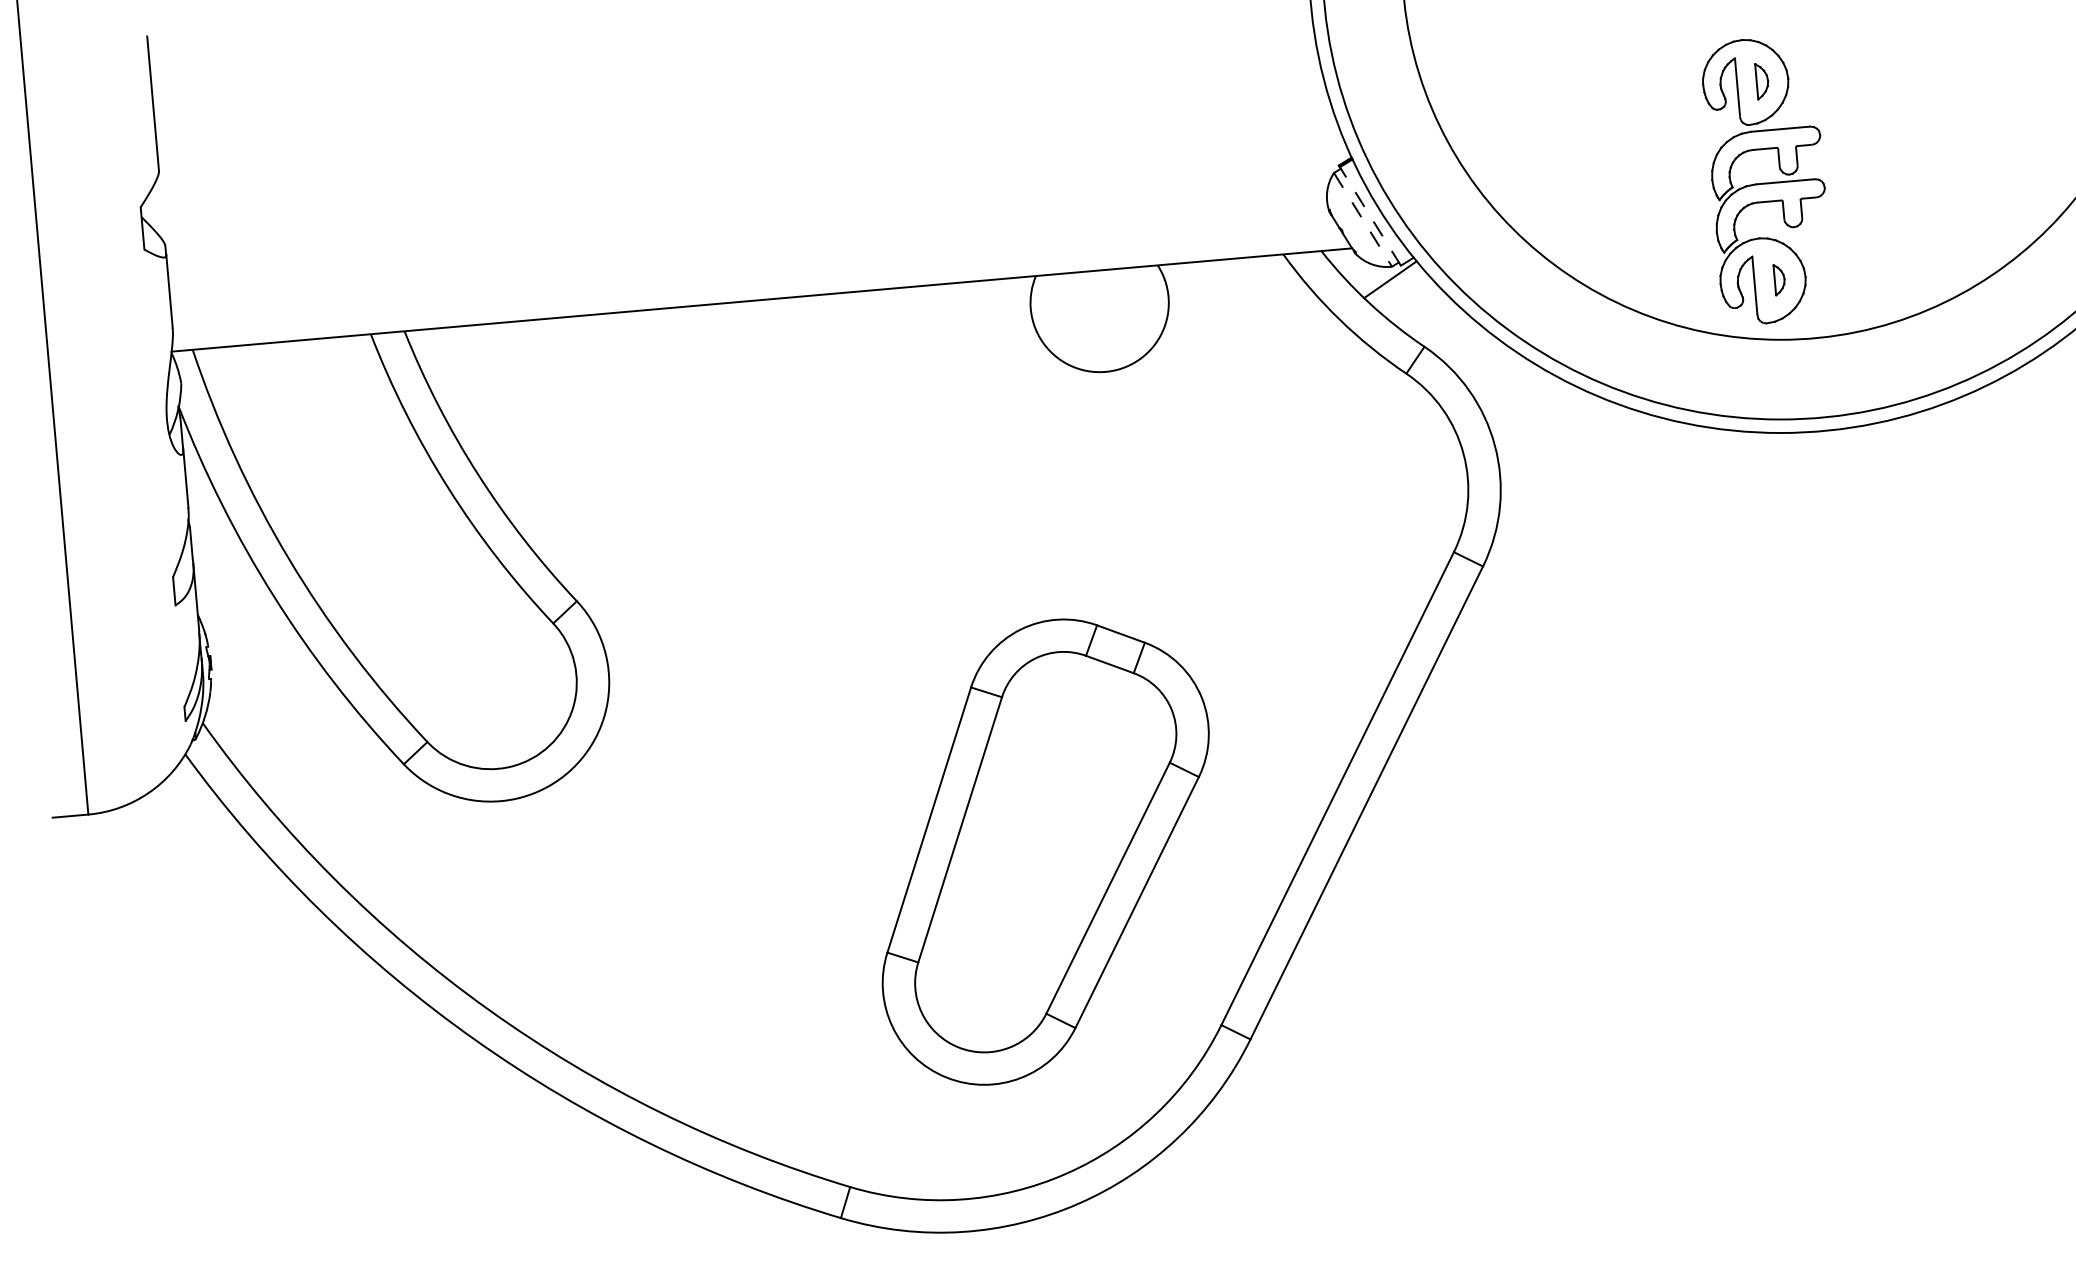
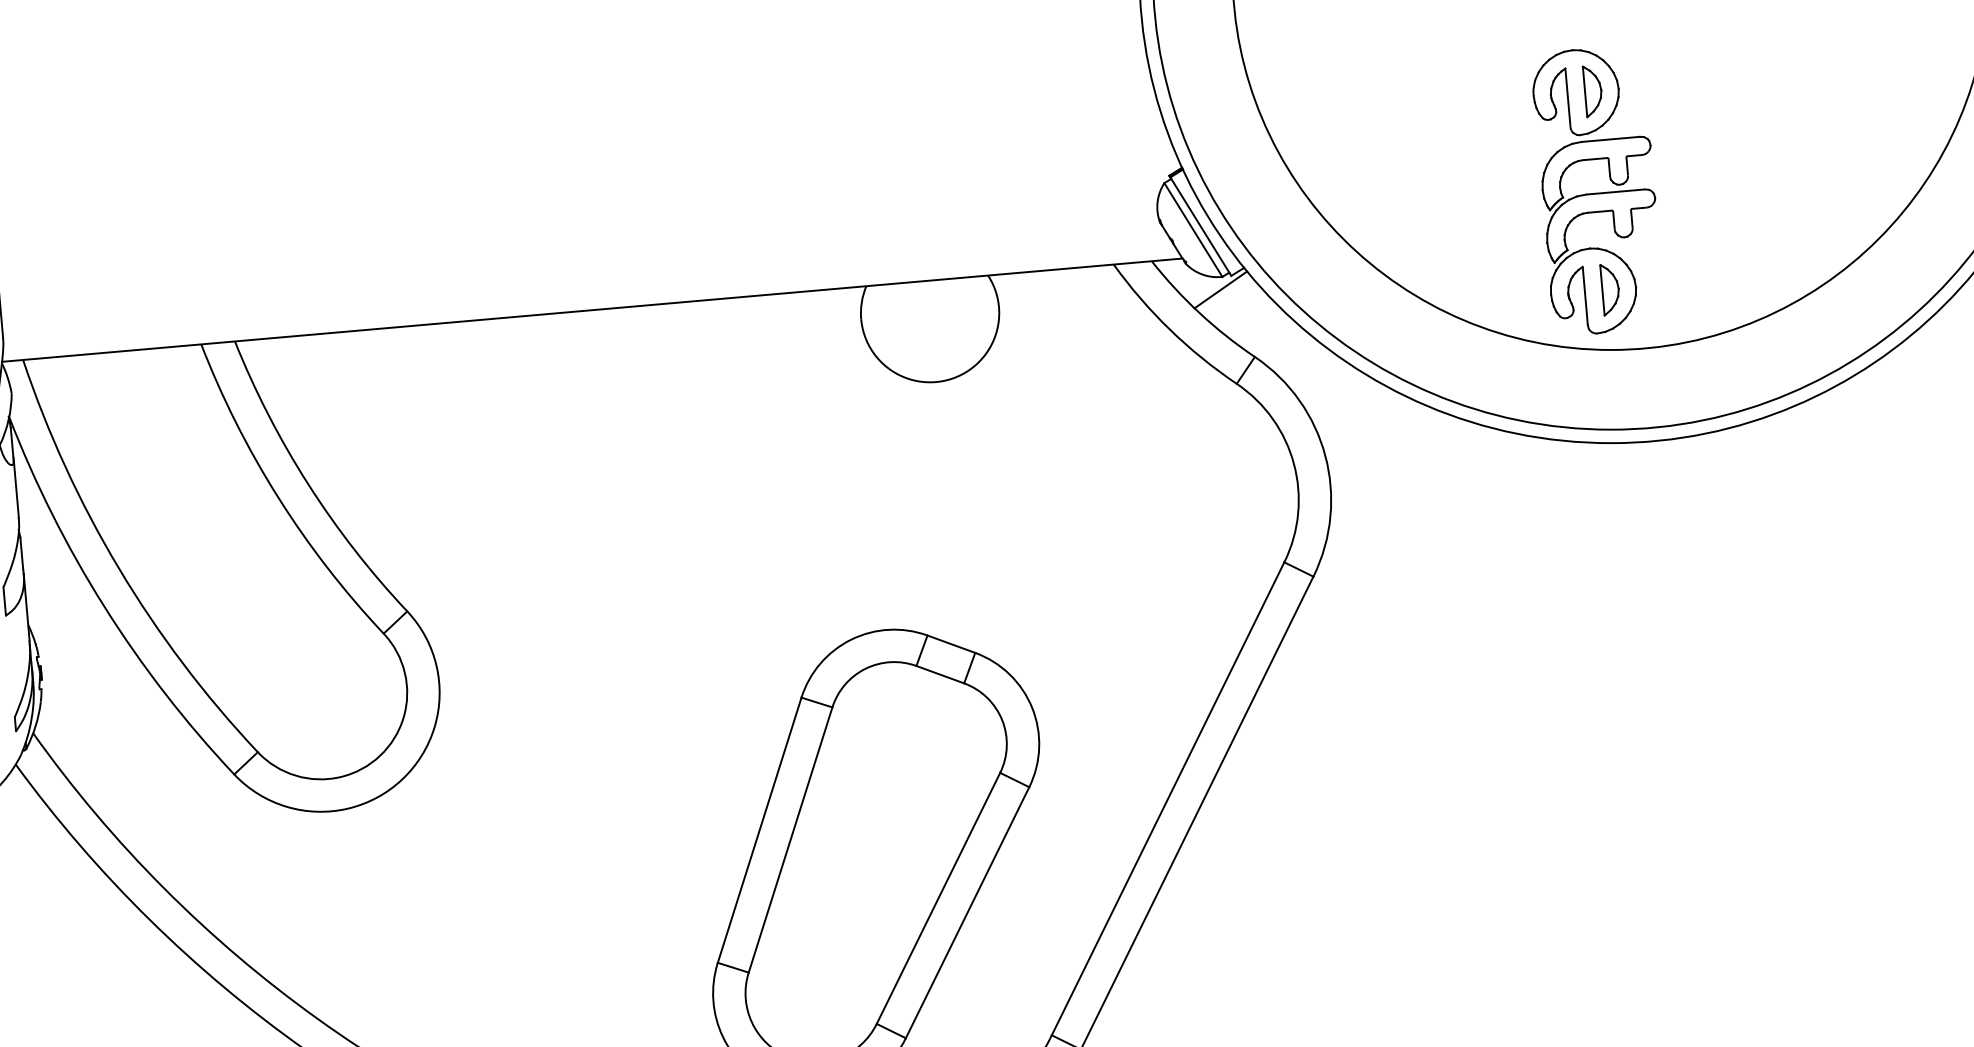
part: (1761, 81) -> (1591, 91), size x1.43
line: (1370, 216) -> (1200, 226), dashed -> solid
line: (1363, 220) -> (1193, 230), dashed -> solid
part: (1778, 280) -> (1608, 290), size x1.67

